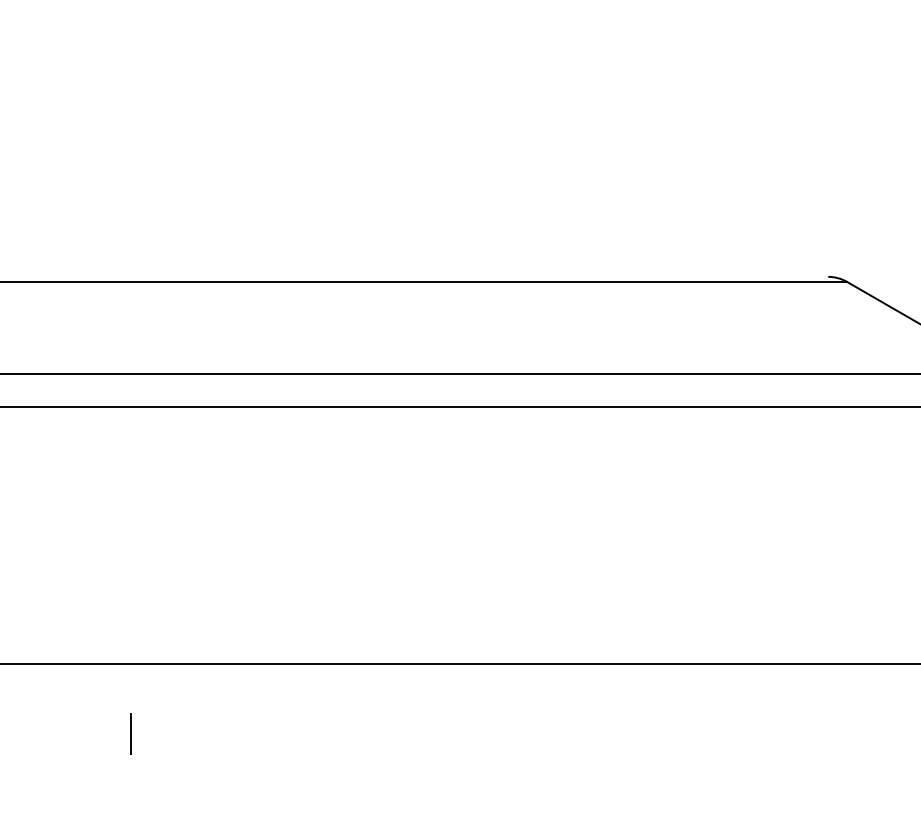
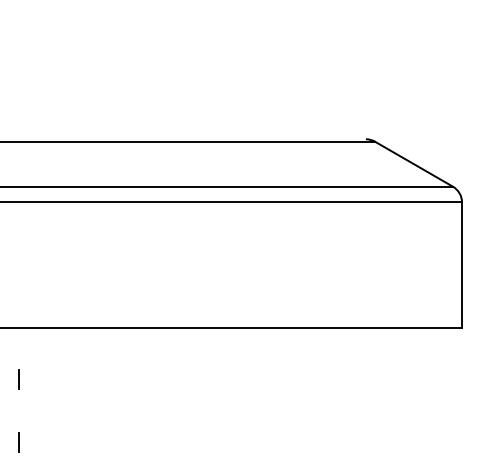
line: (130, 733) -> (18, 379), moved

